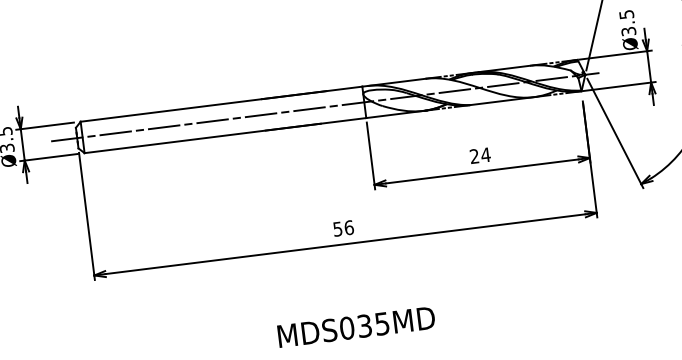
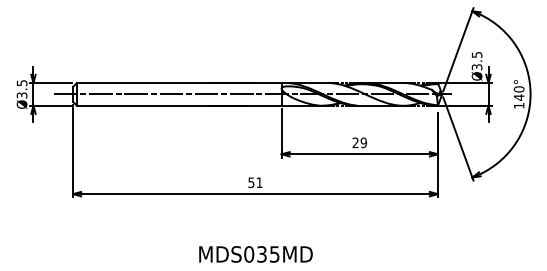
text: (485, 154) -> (363, 142), 24 -> 29
text: (349, 227) -> (259, 182), 56 -> 51

